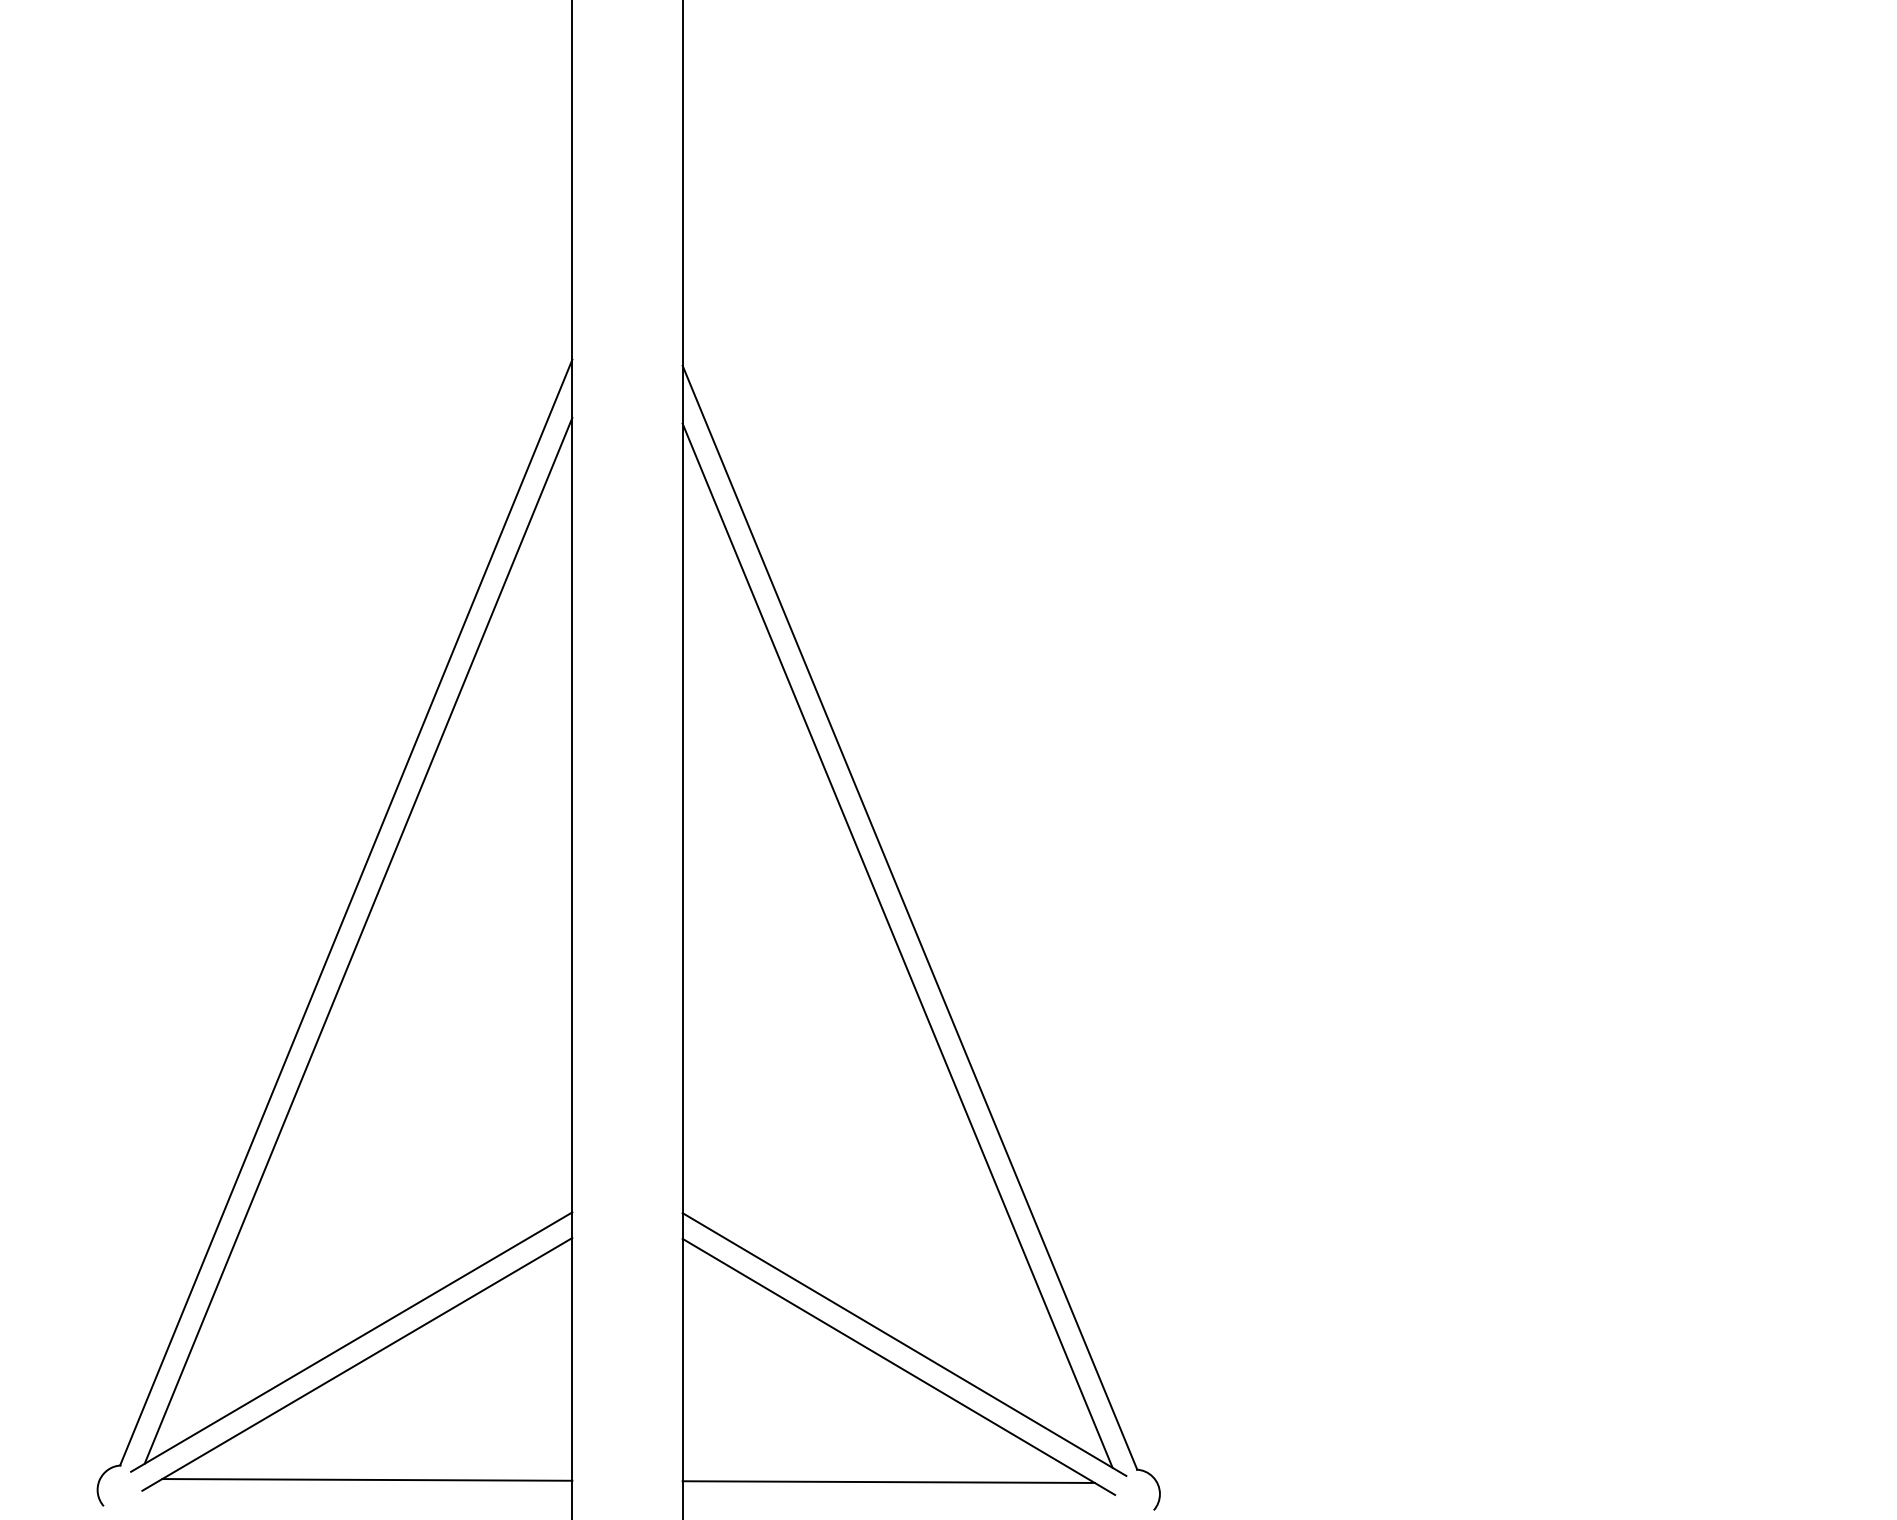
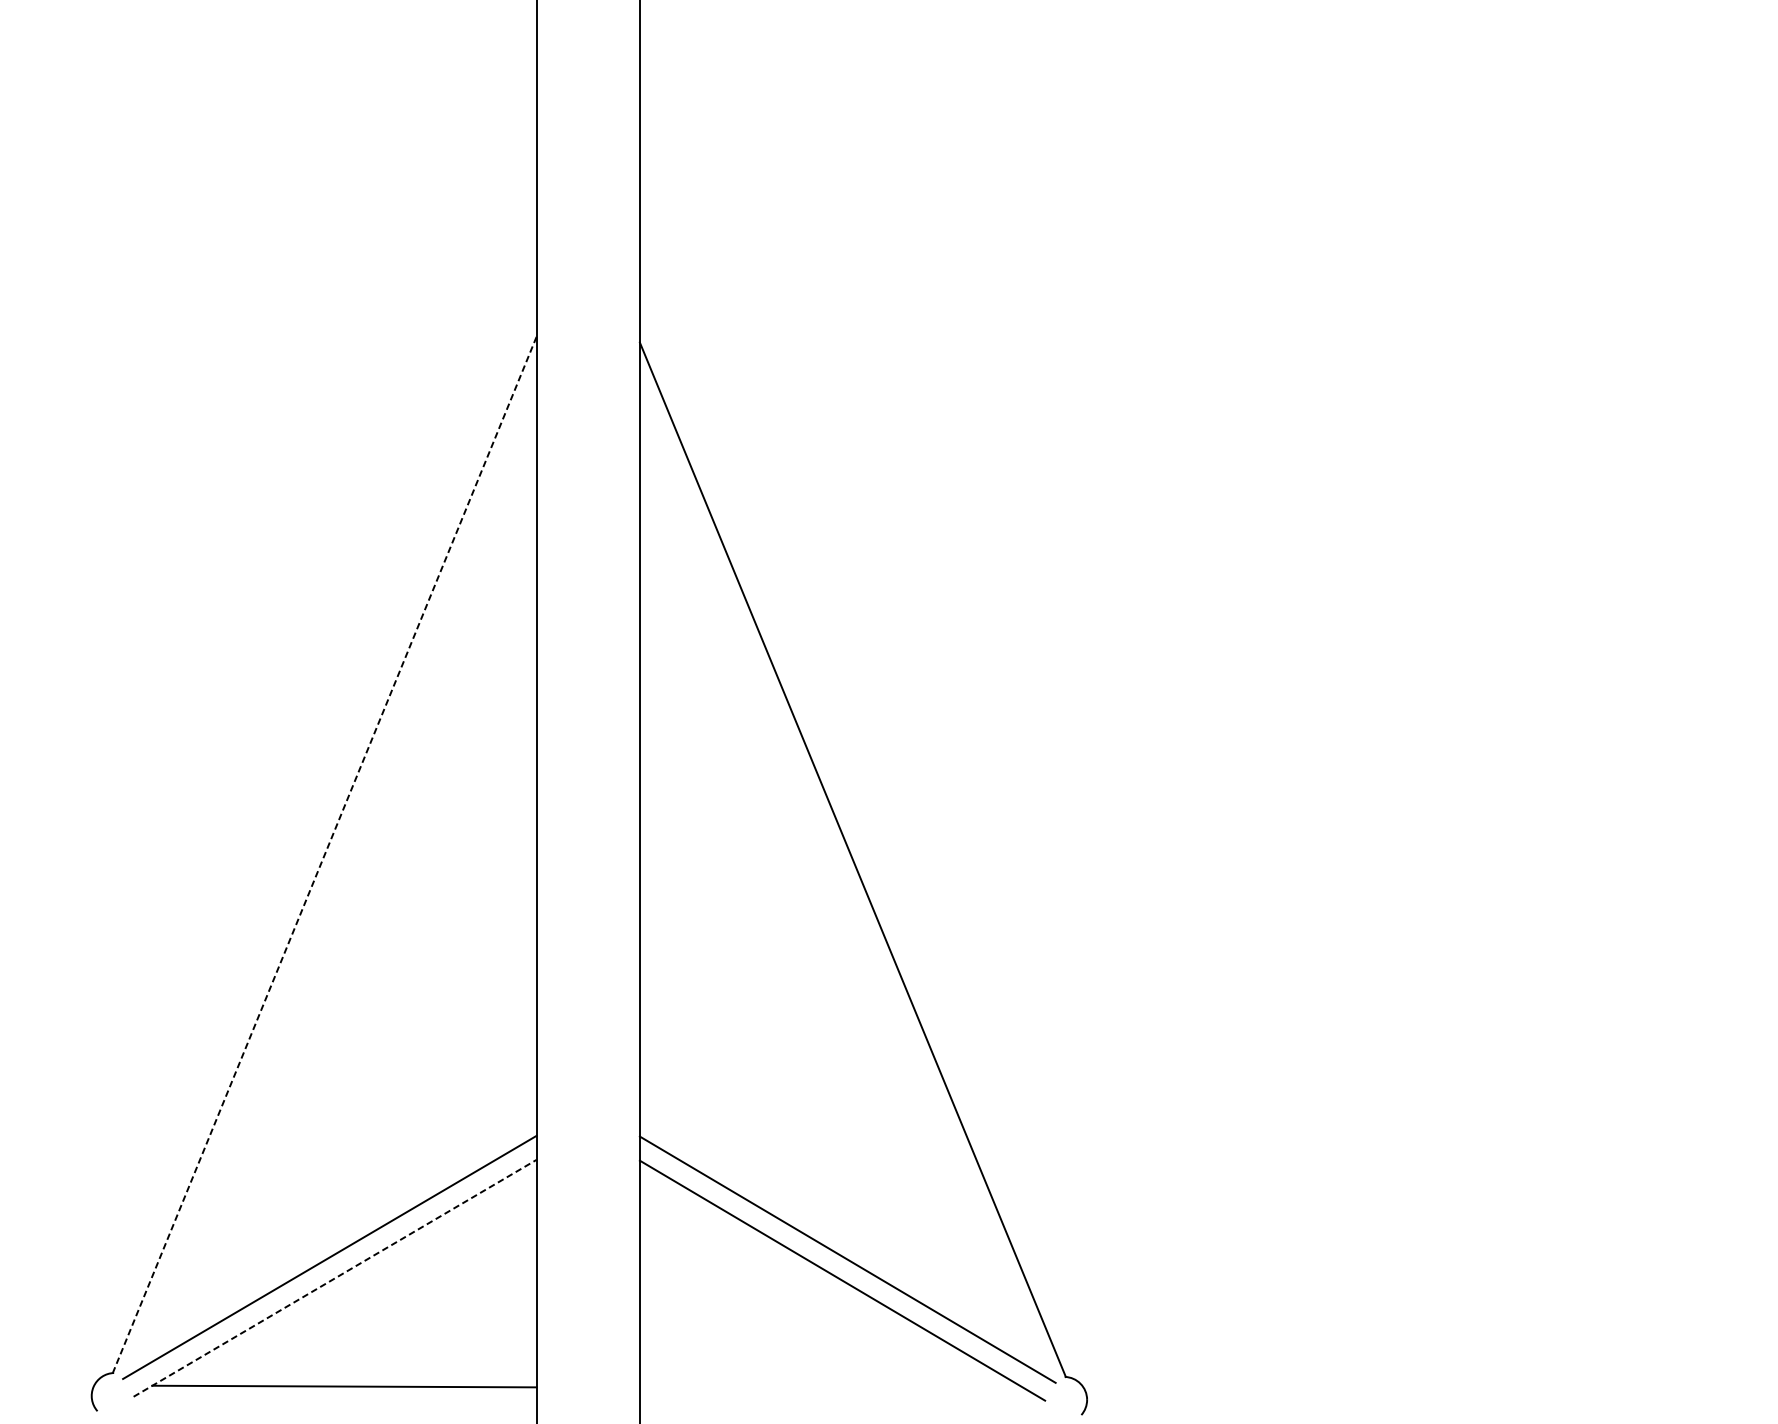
line: (346, 913) -> (324, 855), solid -> dashed
line: (358, 940) -> (336, 881), removed
line: (897, 945) -> (841, 885), removed
line: (357, 1364) -> (335, 1278), solid -> dashed
line: (888, 1481) -> (832, 1388), removed

